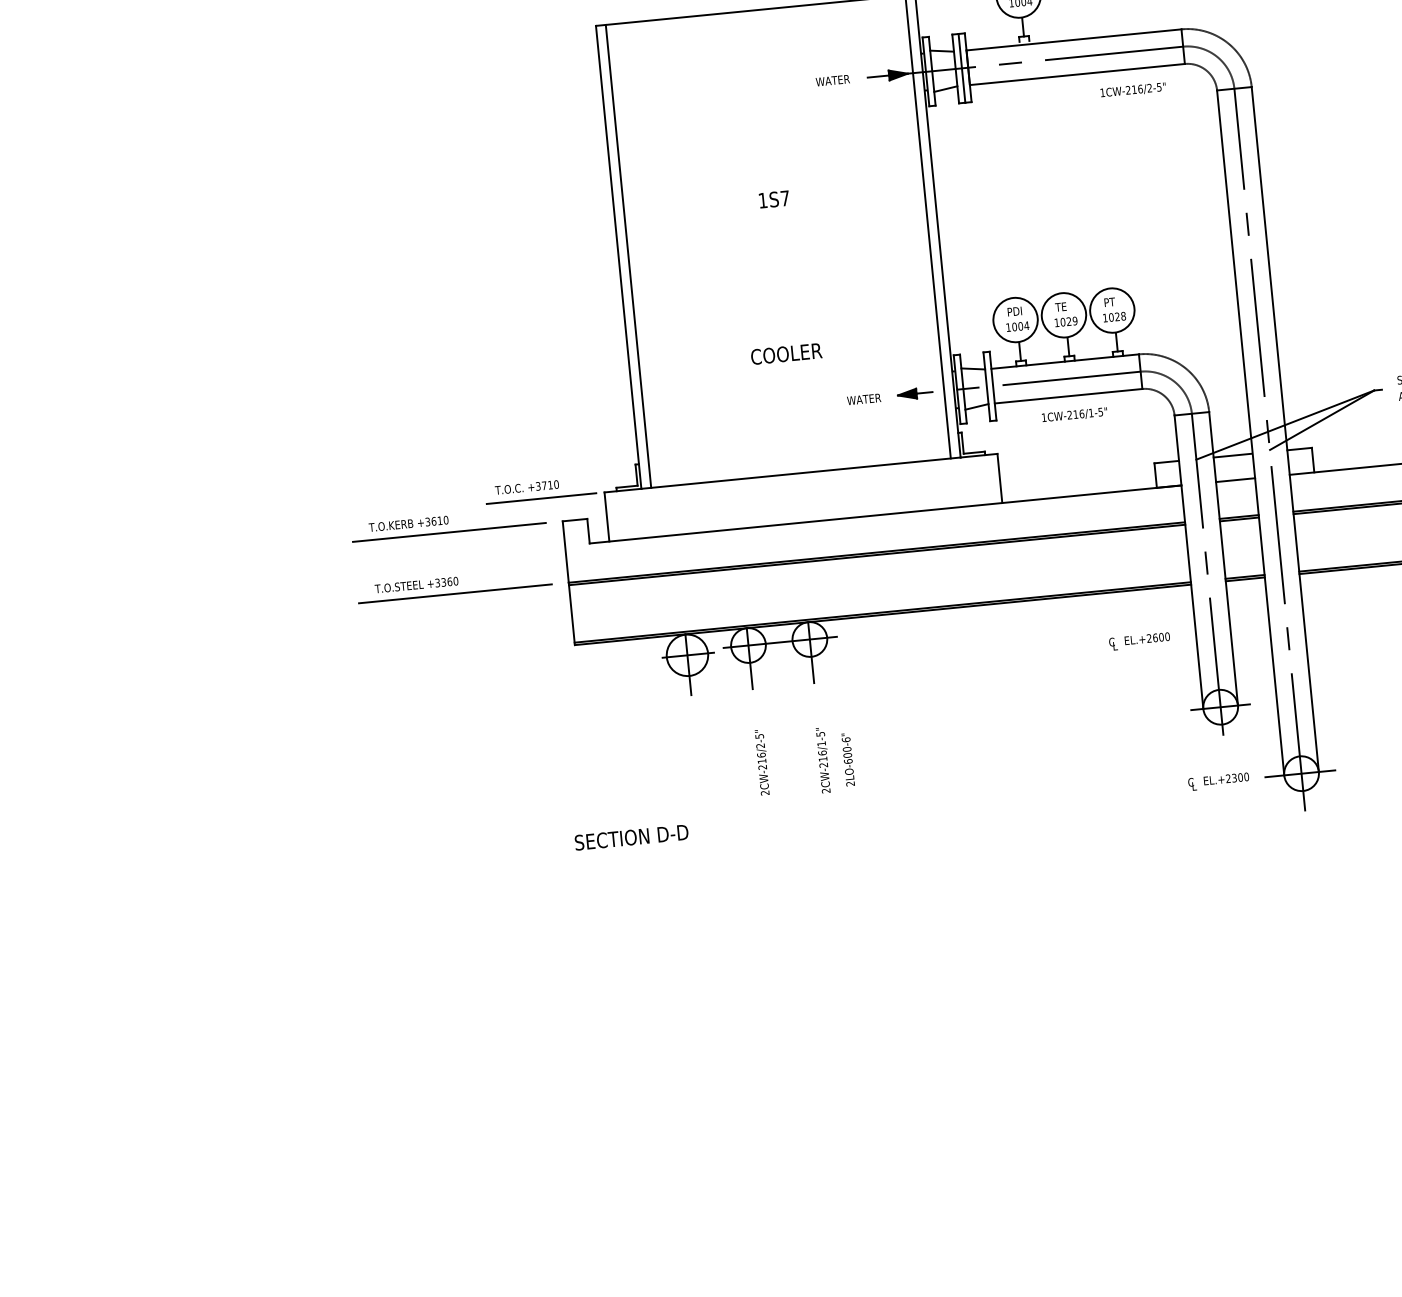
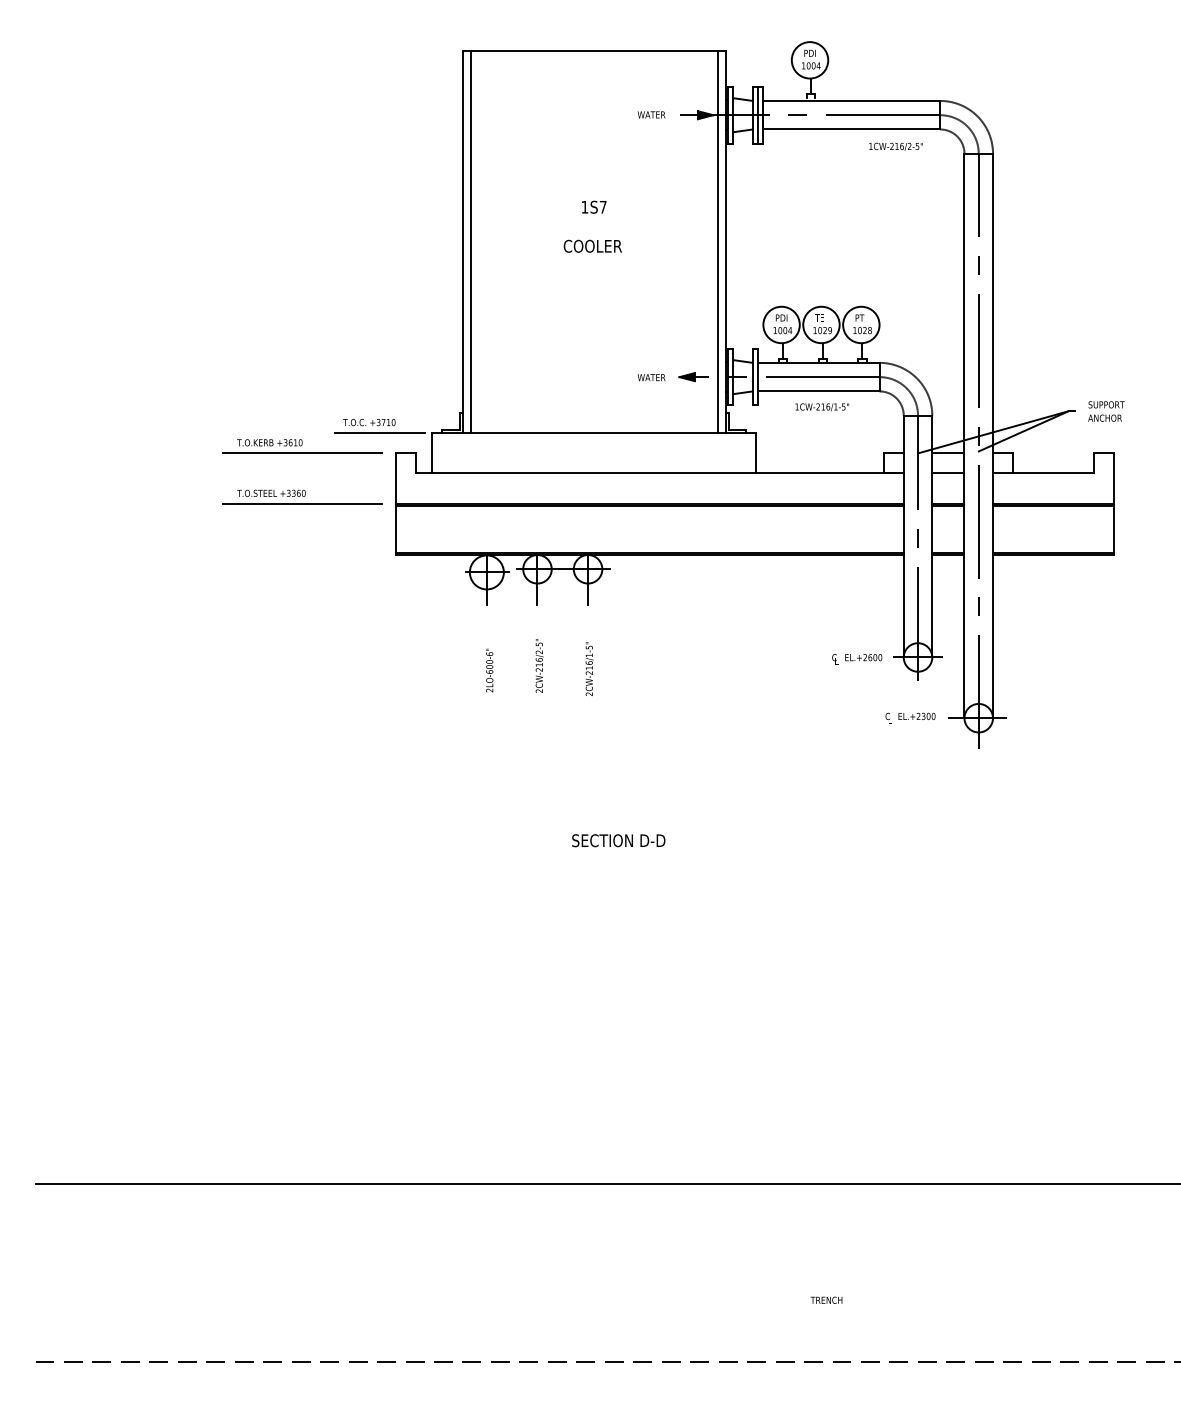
text: (785, 353) -> (592, 245), moved
text: (1140, 641) -> (857, 659), moved
text: (847, 759) -> (489, 670), moved
text: (631, 837) -> (618, 840), moved

